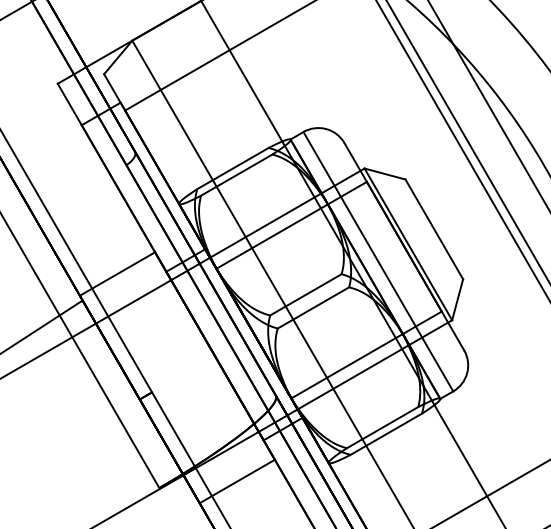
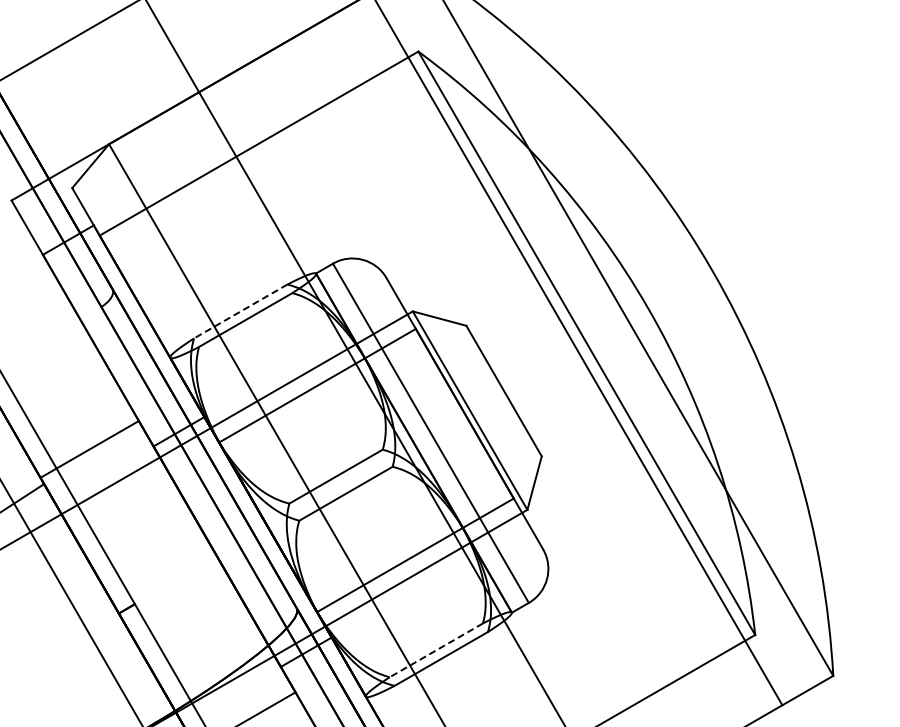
line: (232, 168) -> (240, 311), solid -> dashed
line: (382, 427) -> (436, 650), solid -> dashed

